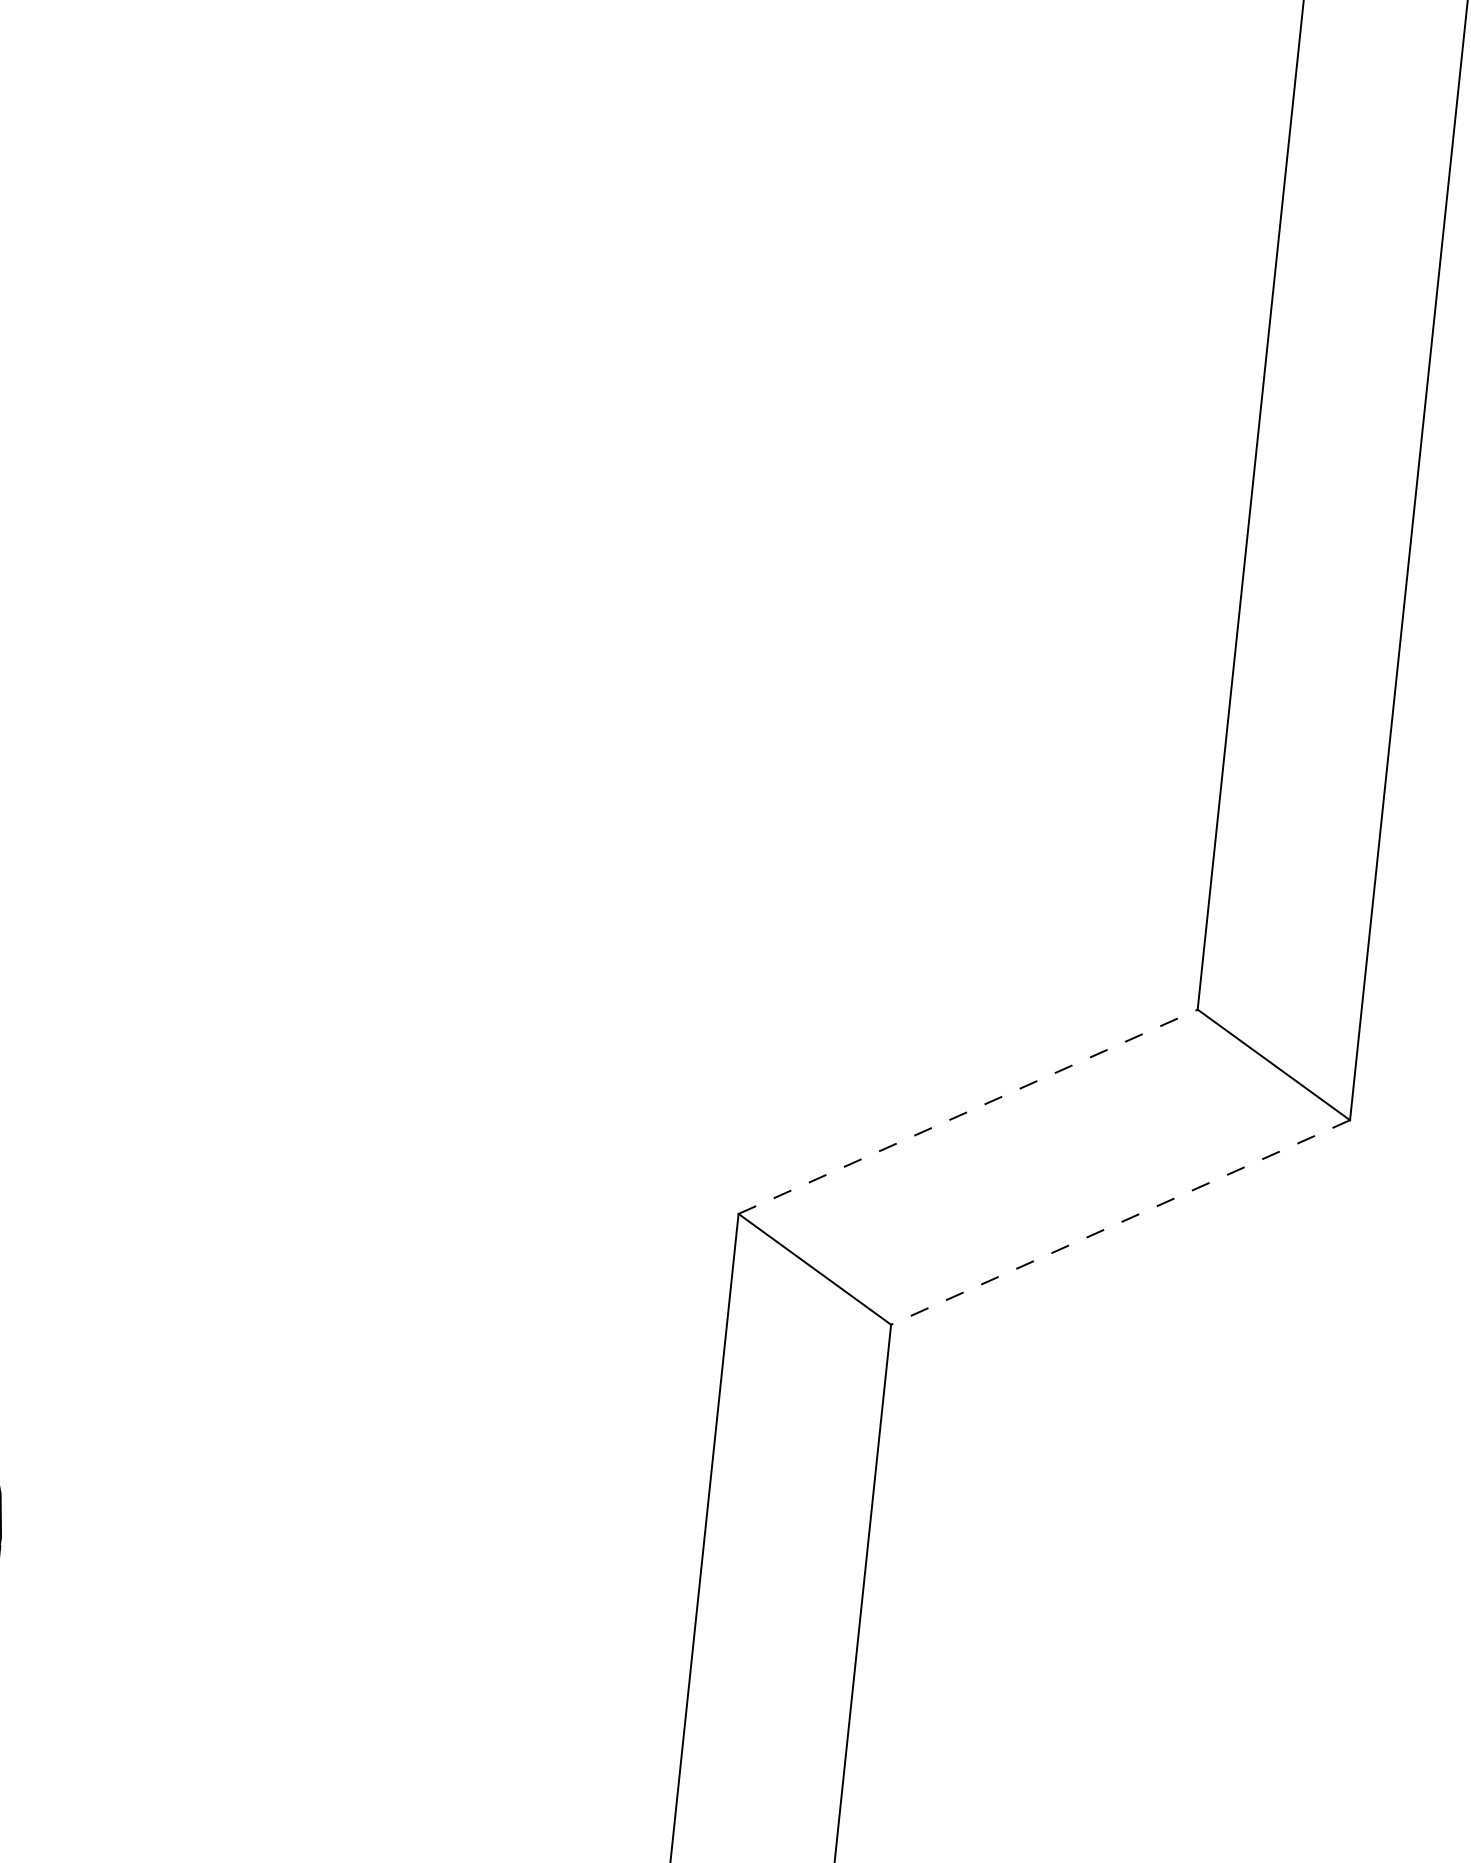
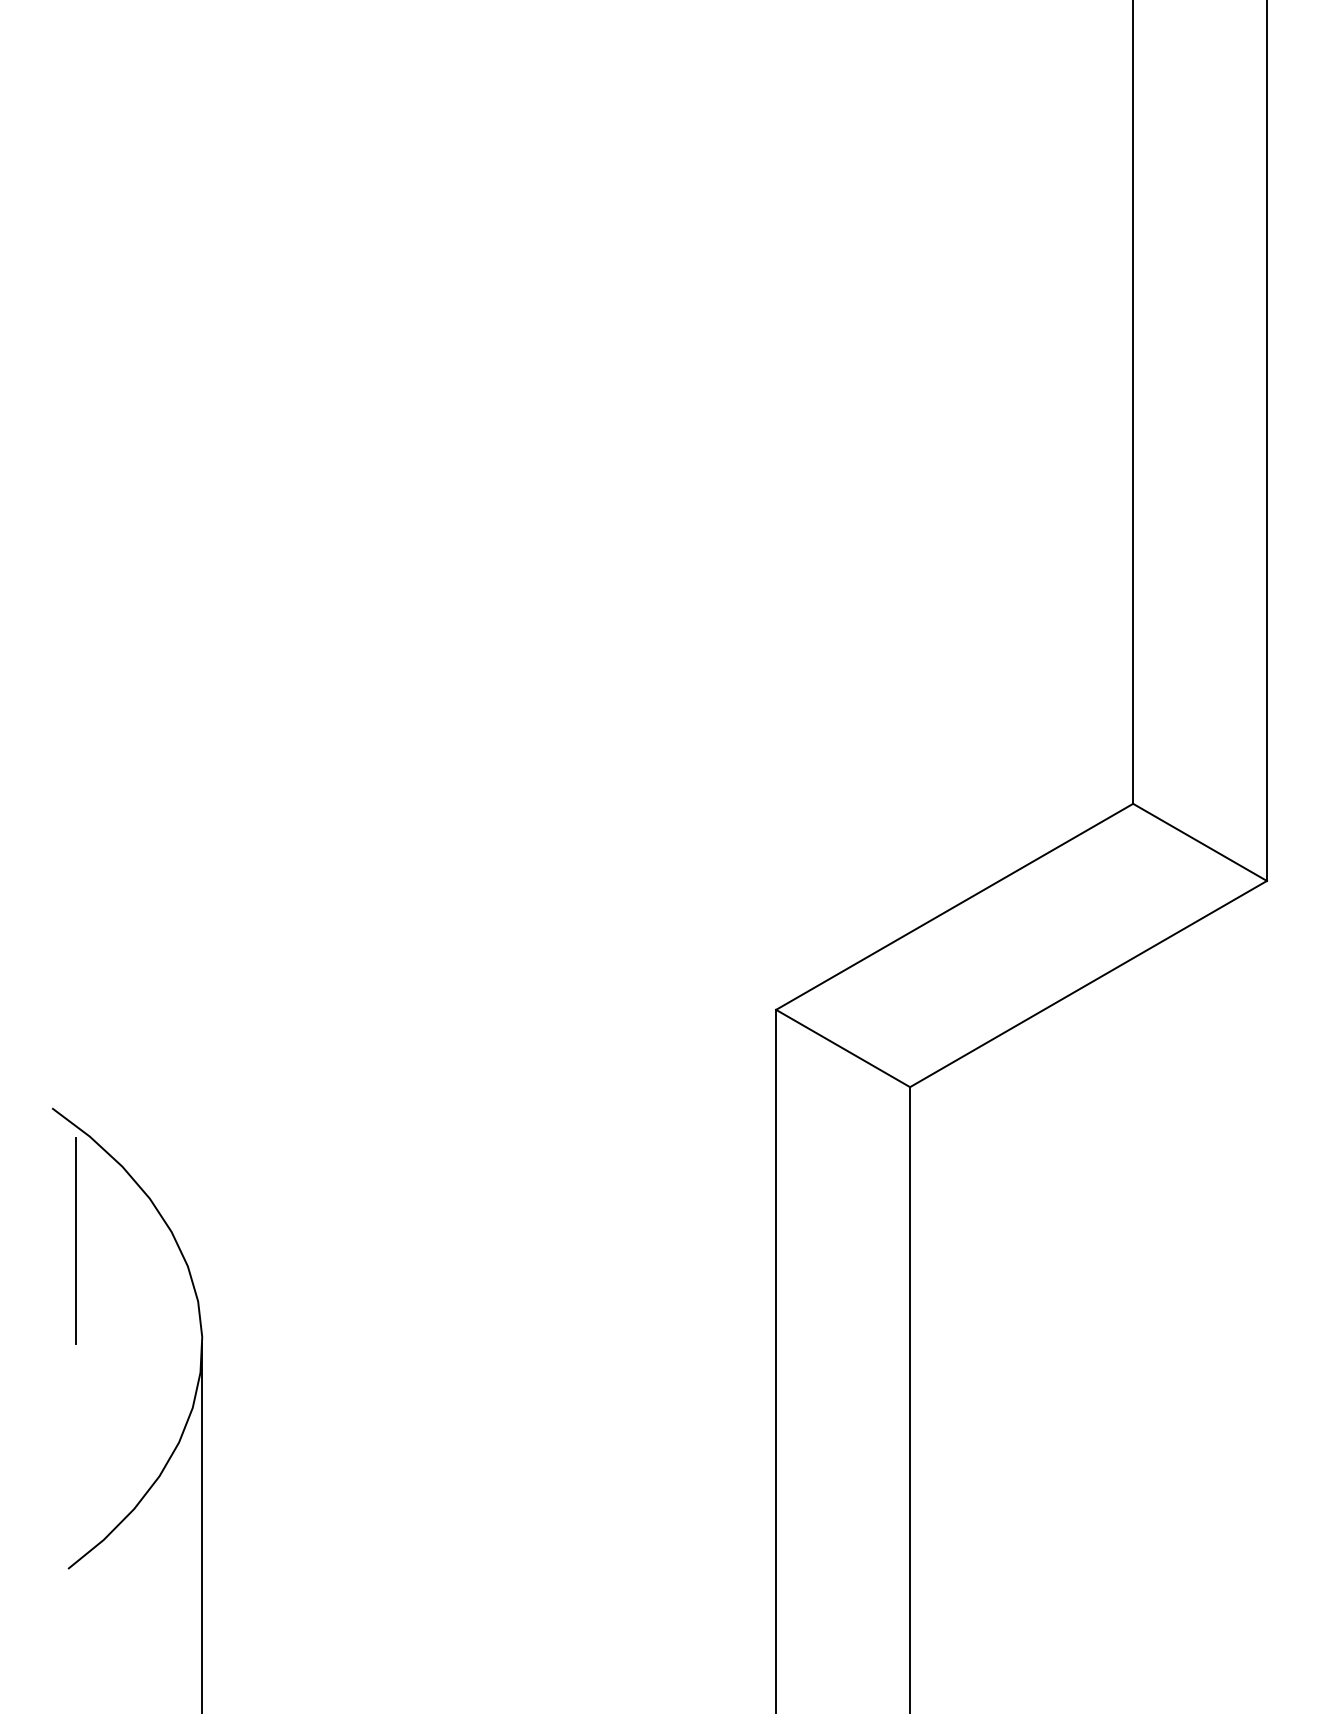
line: (969, 1111) -> (955, 906), dashed -> solid
line: (1120, 1222) -> (1088, 984), dashed -> solid

